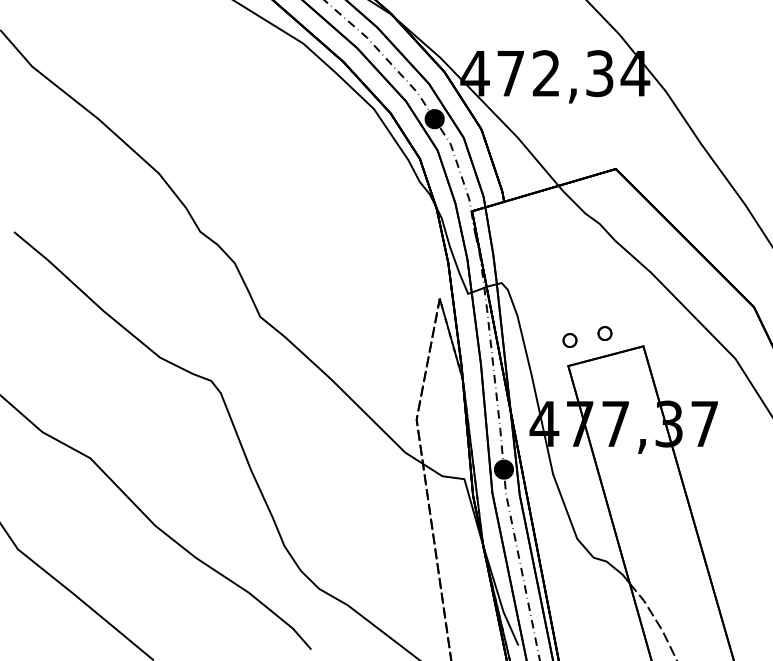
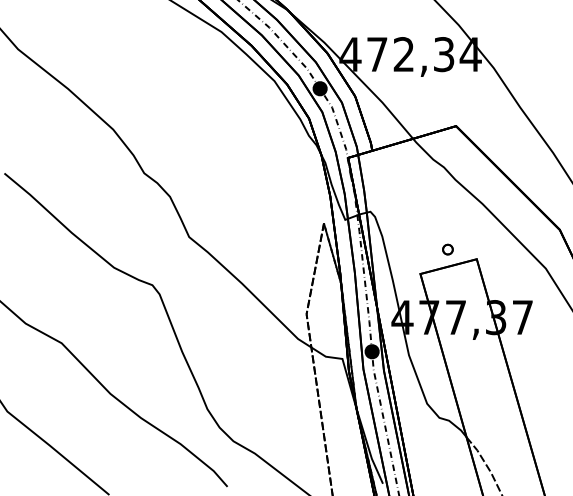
part: (569, 340) -> (421, 254), removed

